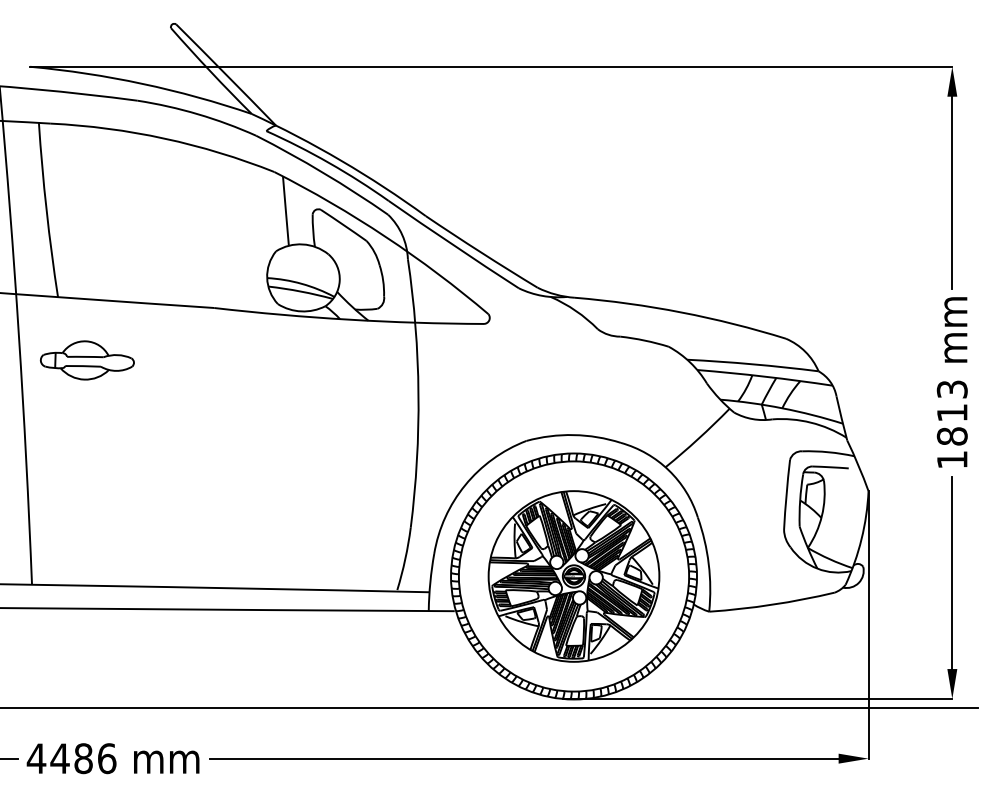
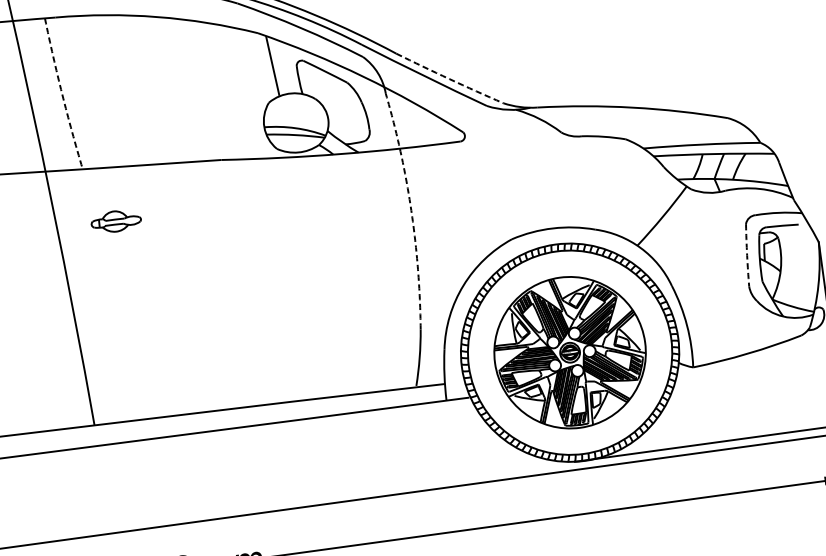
arc: (46, 210) -> (62, 94), solid -> dashed
arc: (481, 252) -> (449, 79), solid -> dashed
part: (87, 360) -> (116, 221), size x0.6
arc: (418, 393) -> (411, 210), solid -> dashed
arc: (786, 494) -> (747, 255), solid -> dashed

